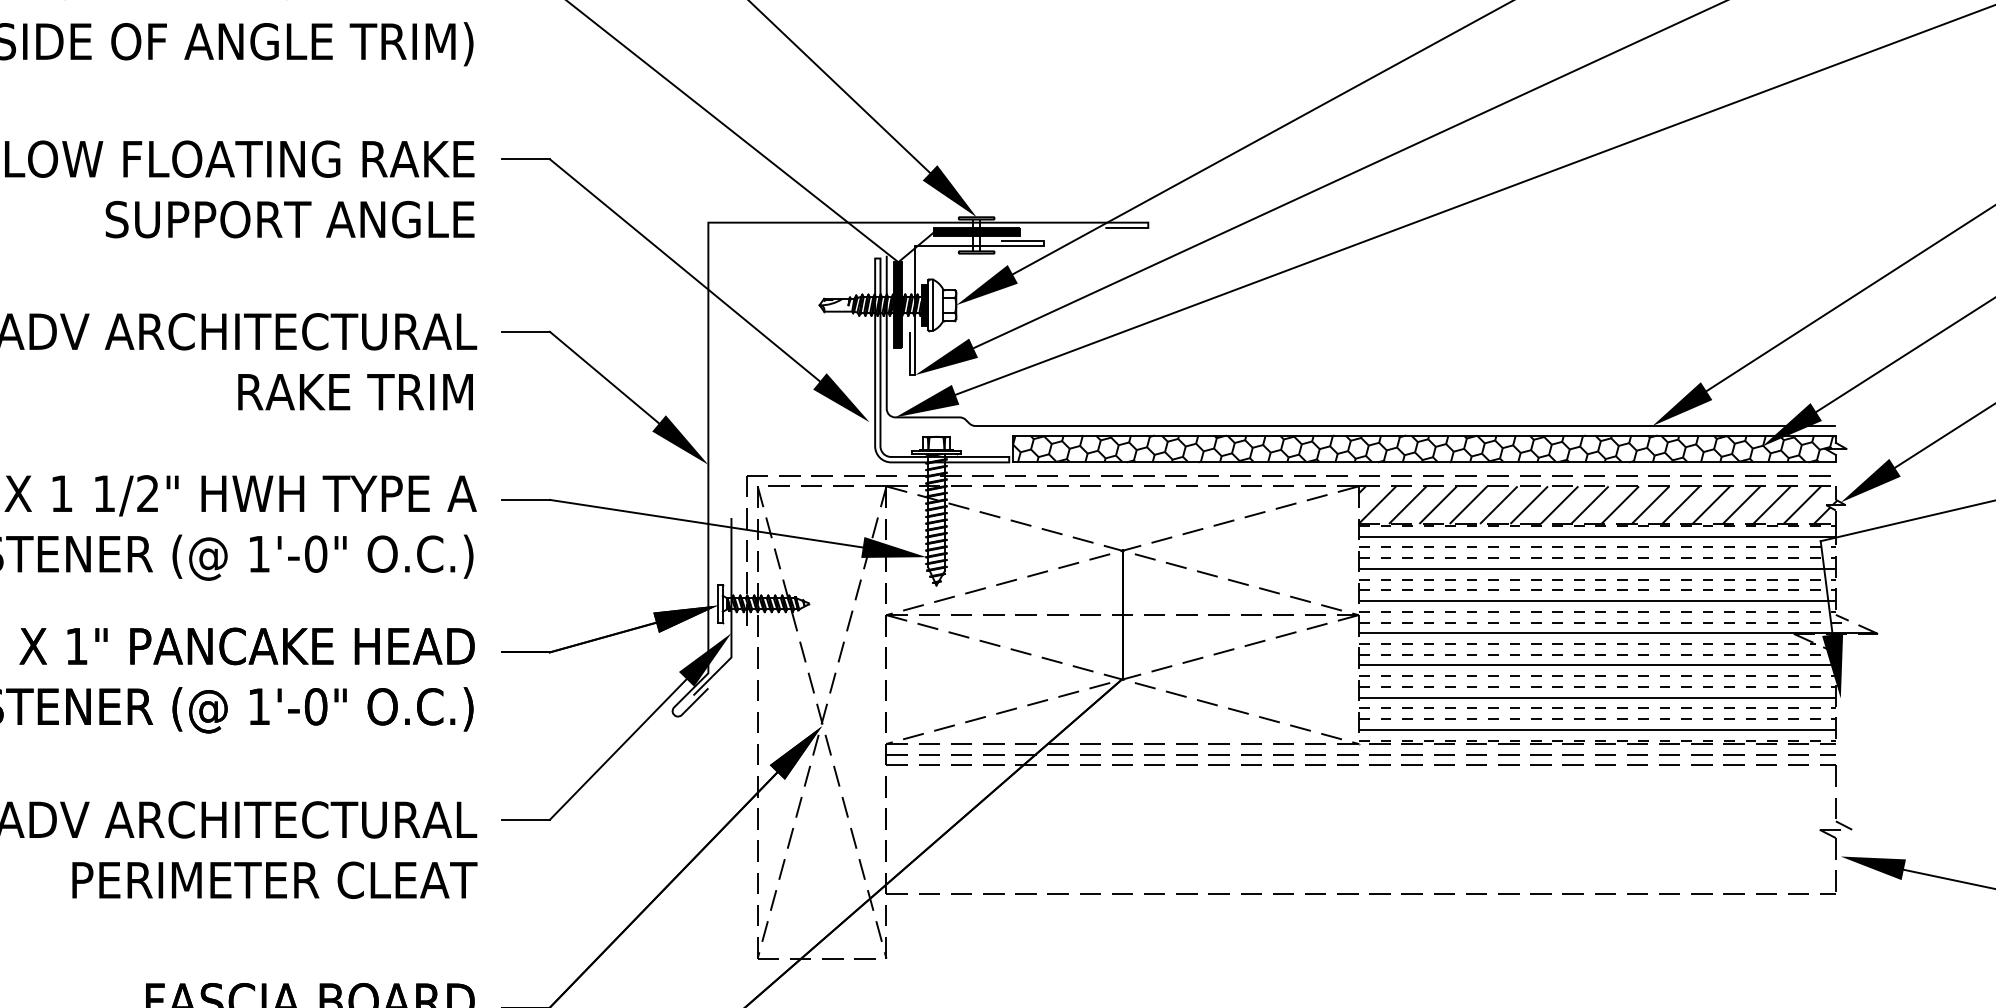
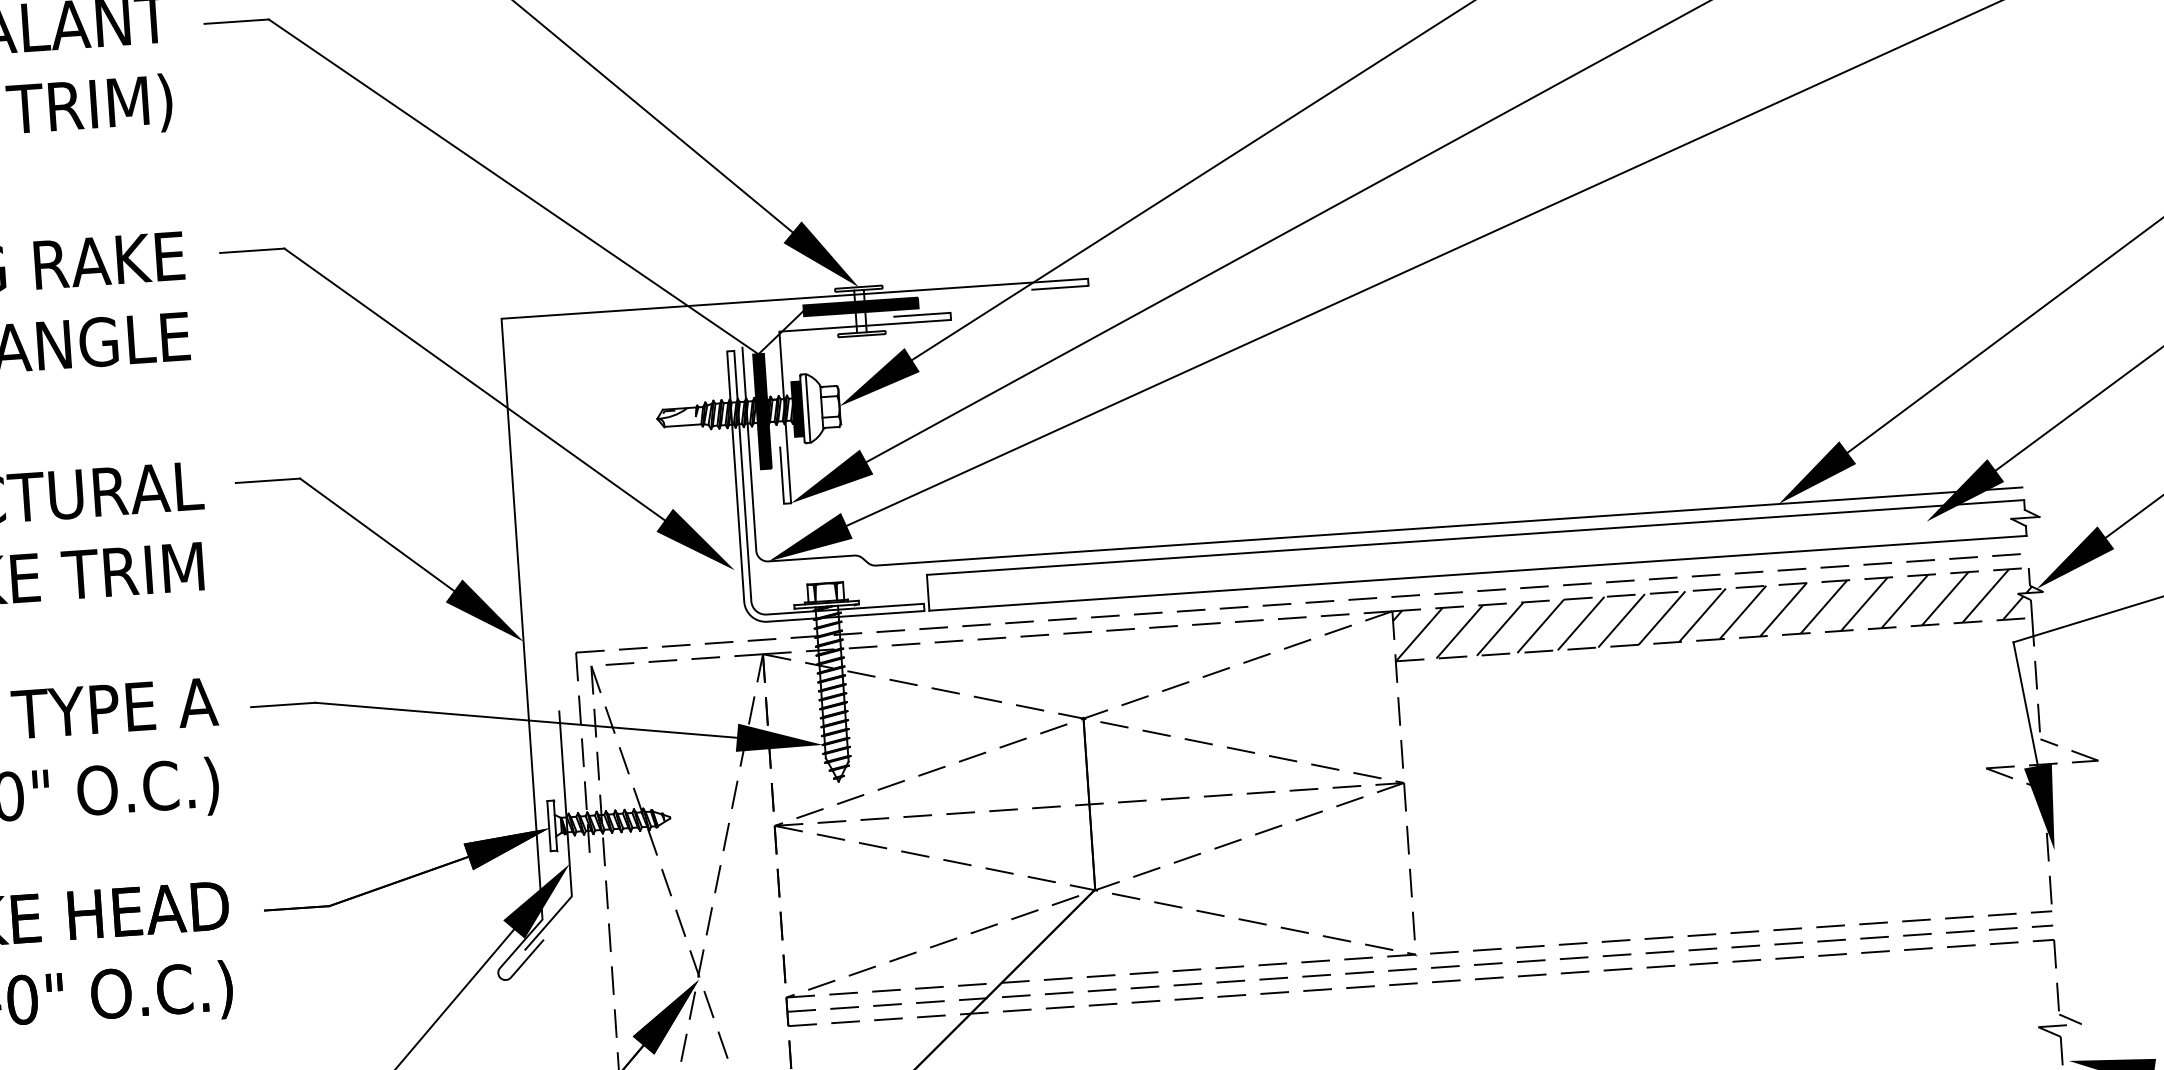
hatch: (1423, 448) -> (1475, 554), removed
hatch: (1617, 632) -> (1750, 782), removed

